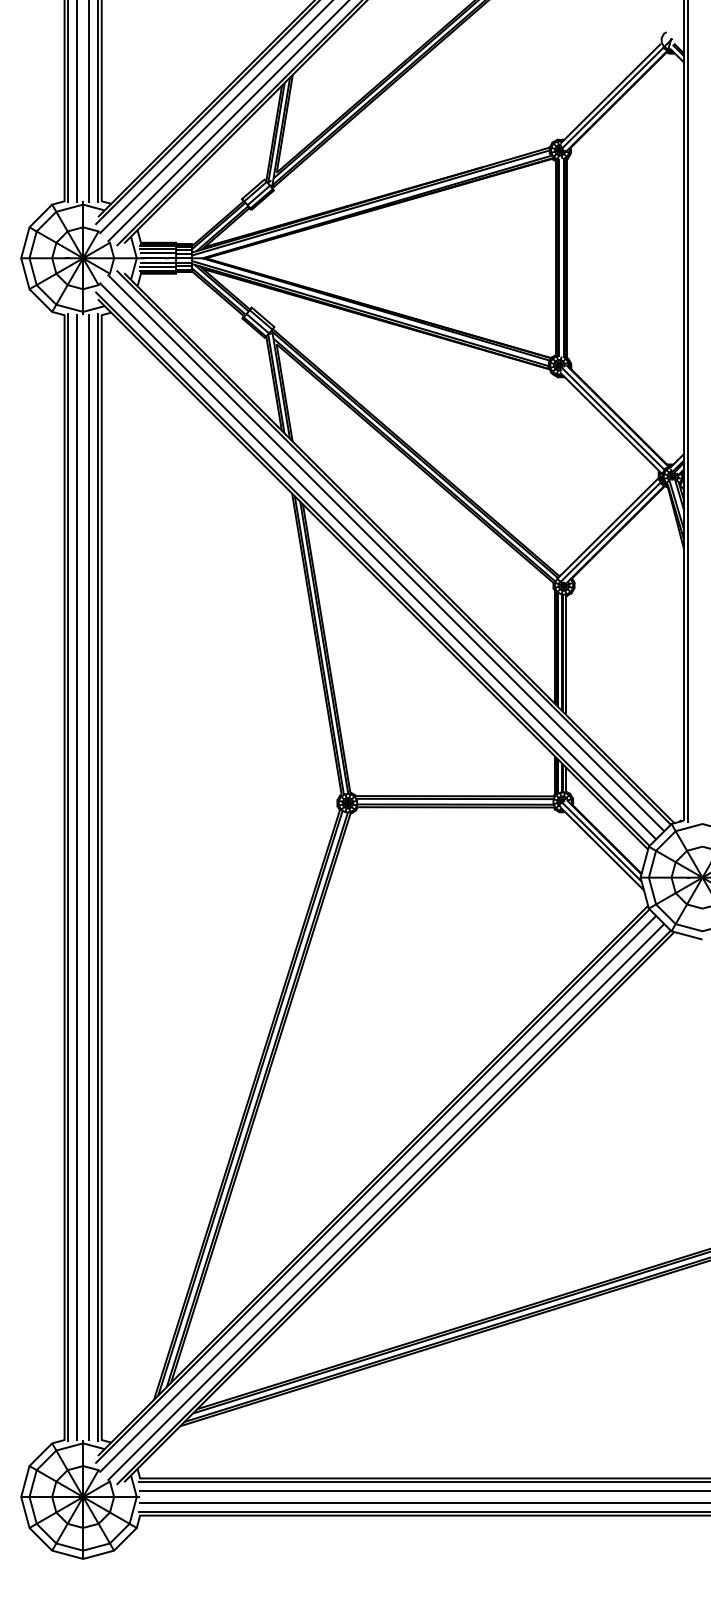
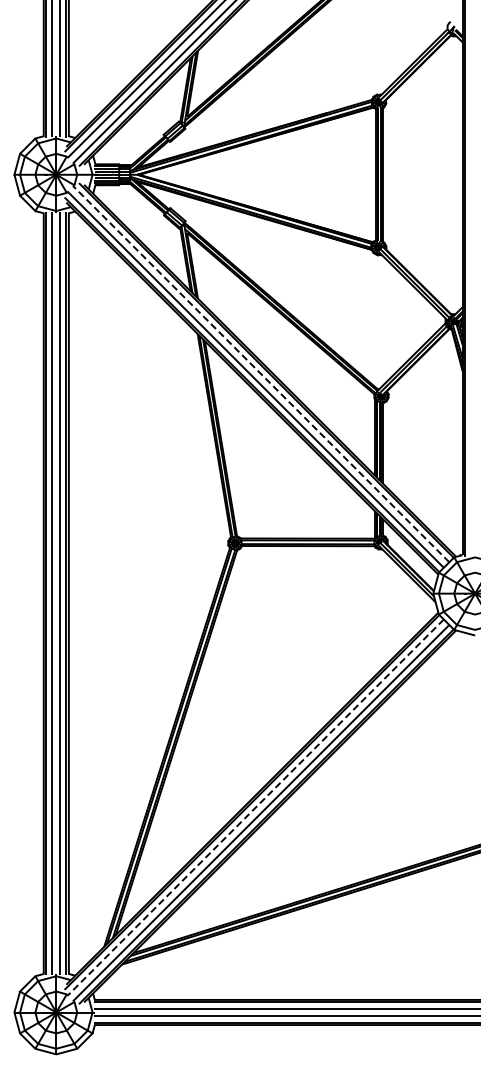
line: (385, 552) -> (260, 373), solid -> dashed
line: (377, 1195) -> (255, 808), solid -> dashed

